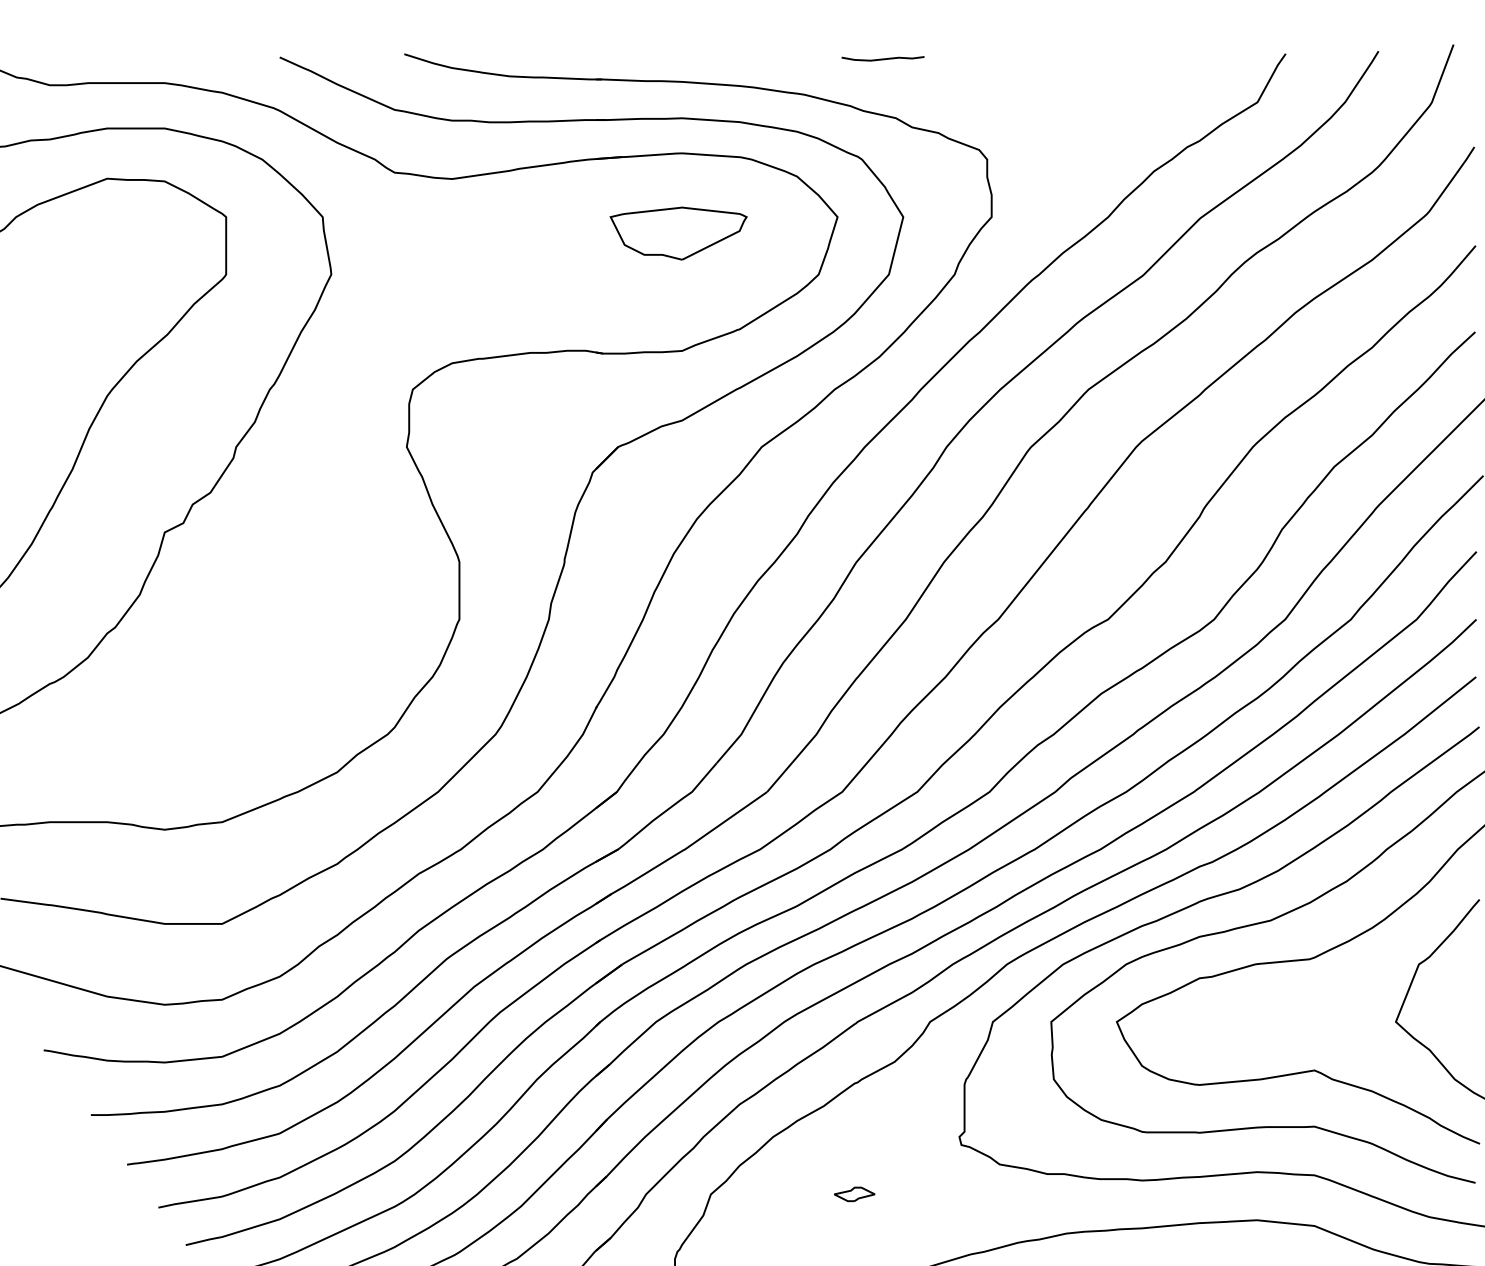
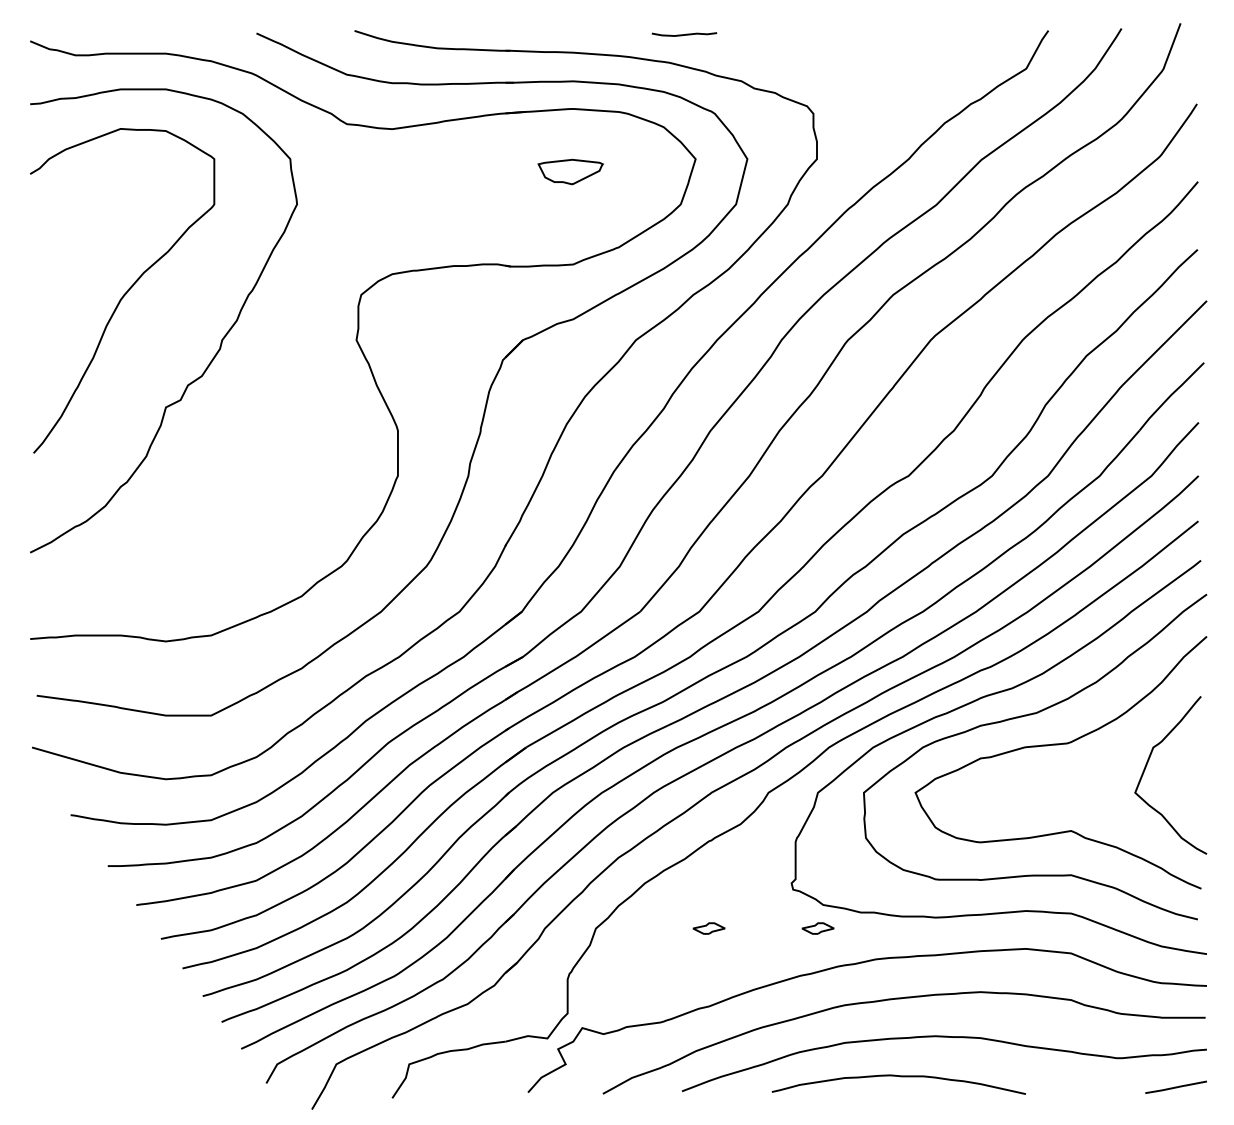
curve: (883, 58) -> (684, 34), moved
part: (678, 232) -> (570, 171), size x0.6
part: (992, 1194) -> (817, 928), added

